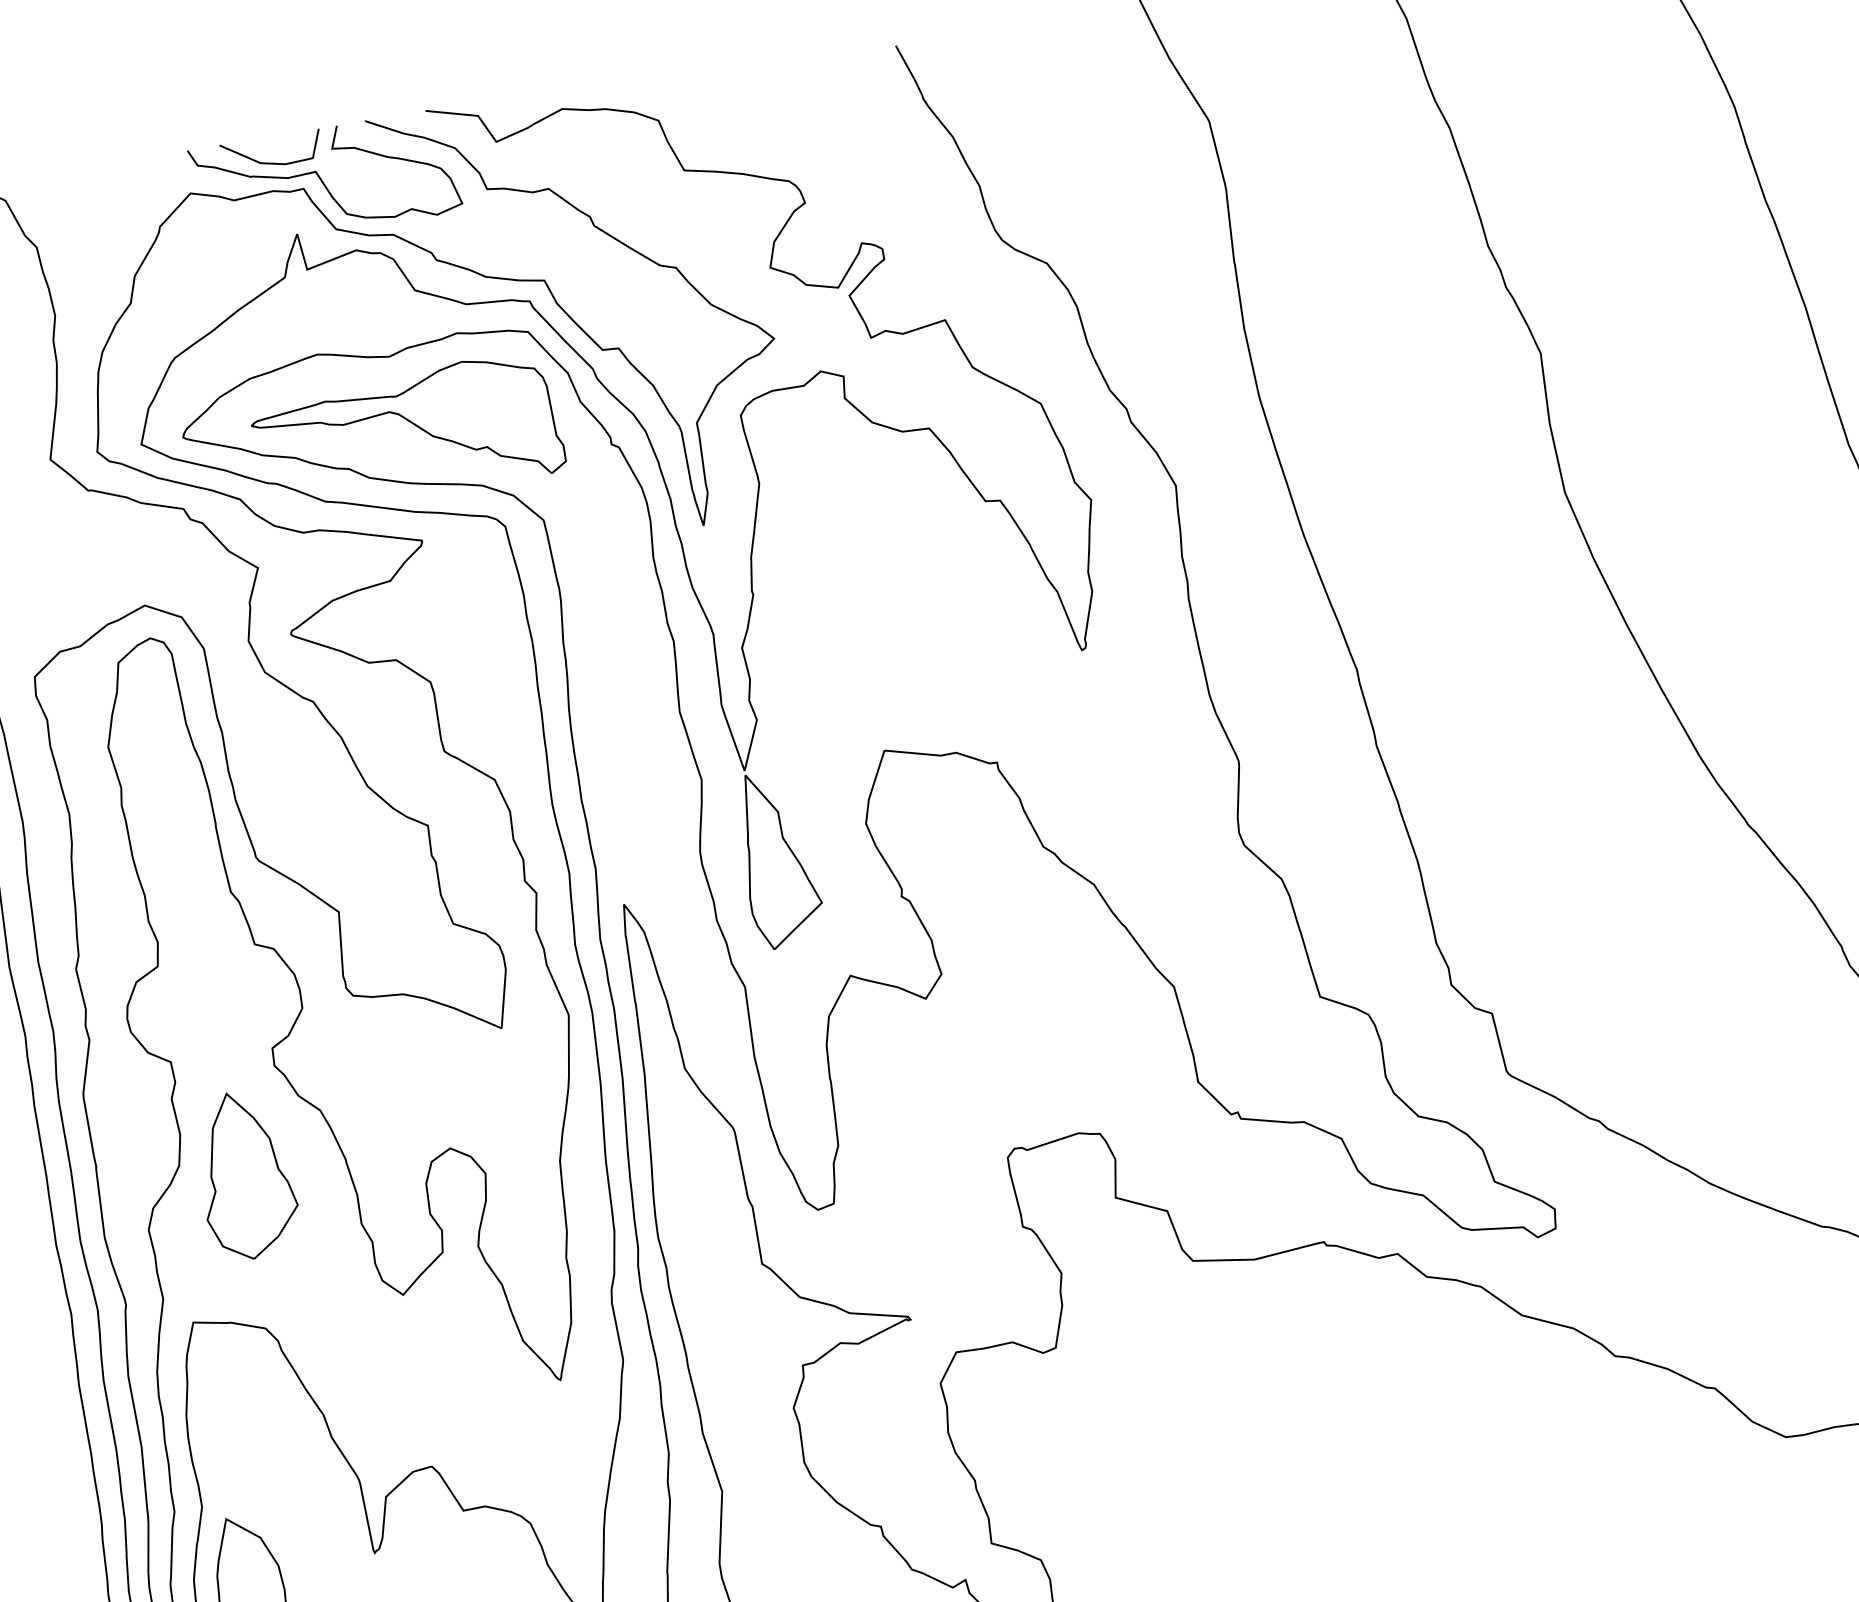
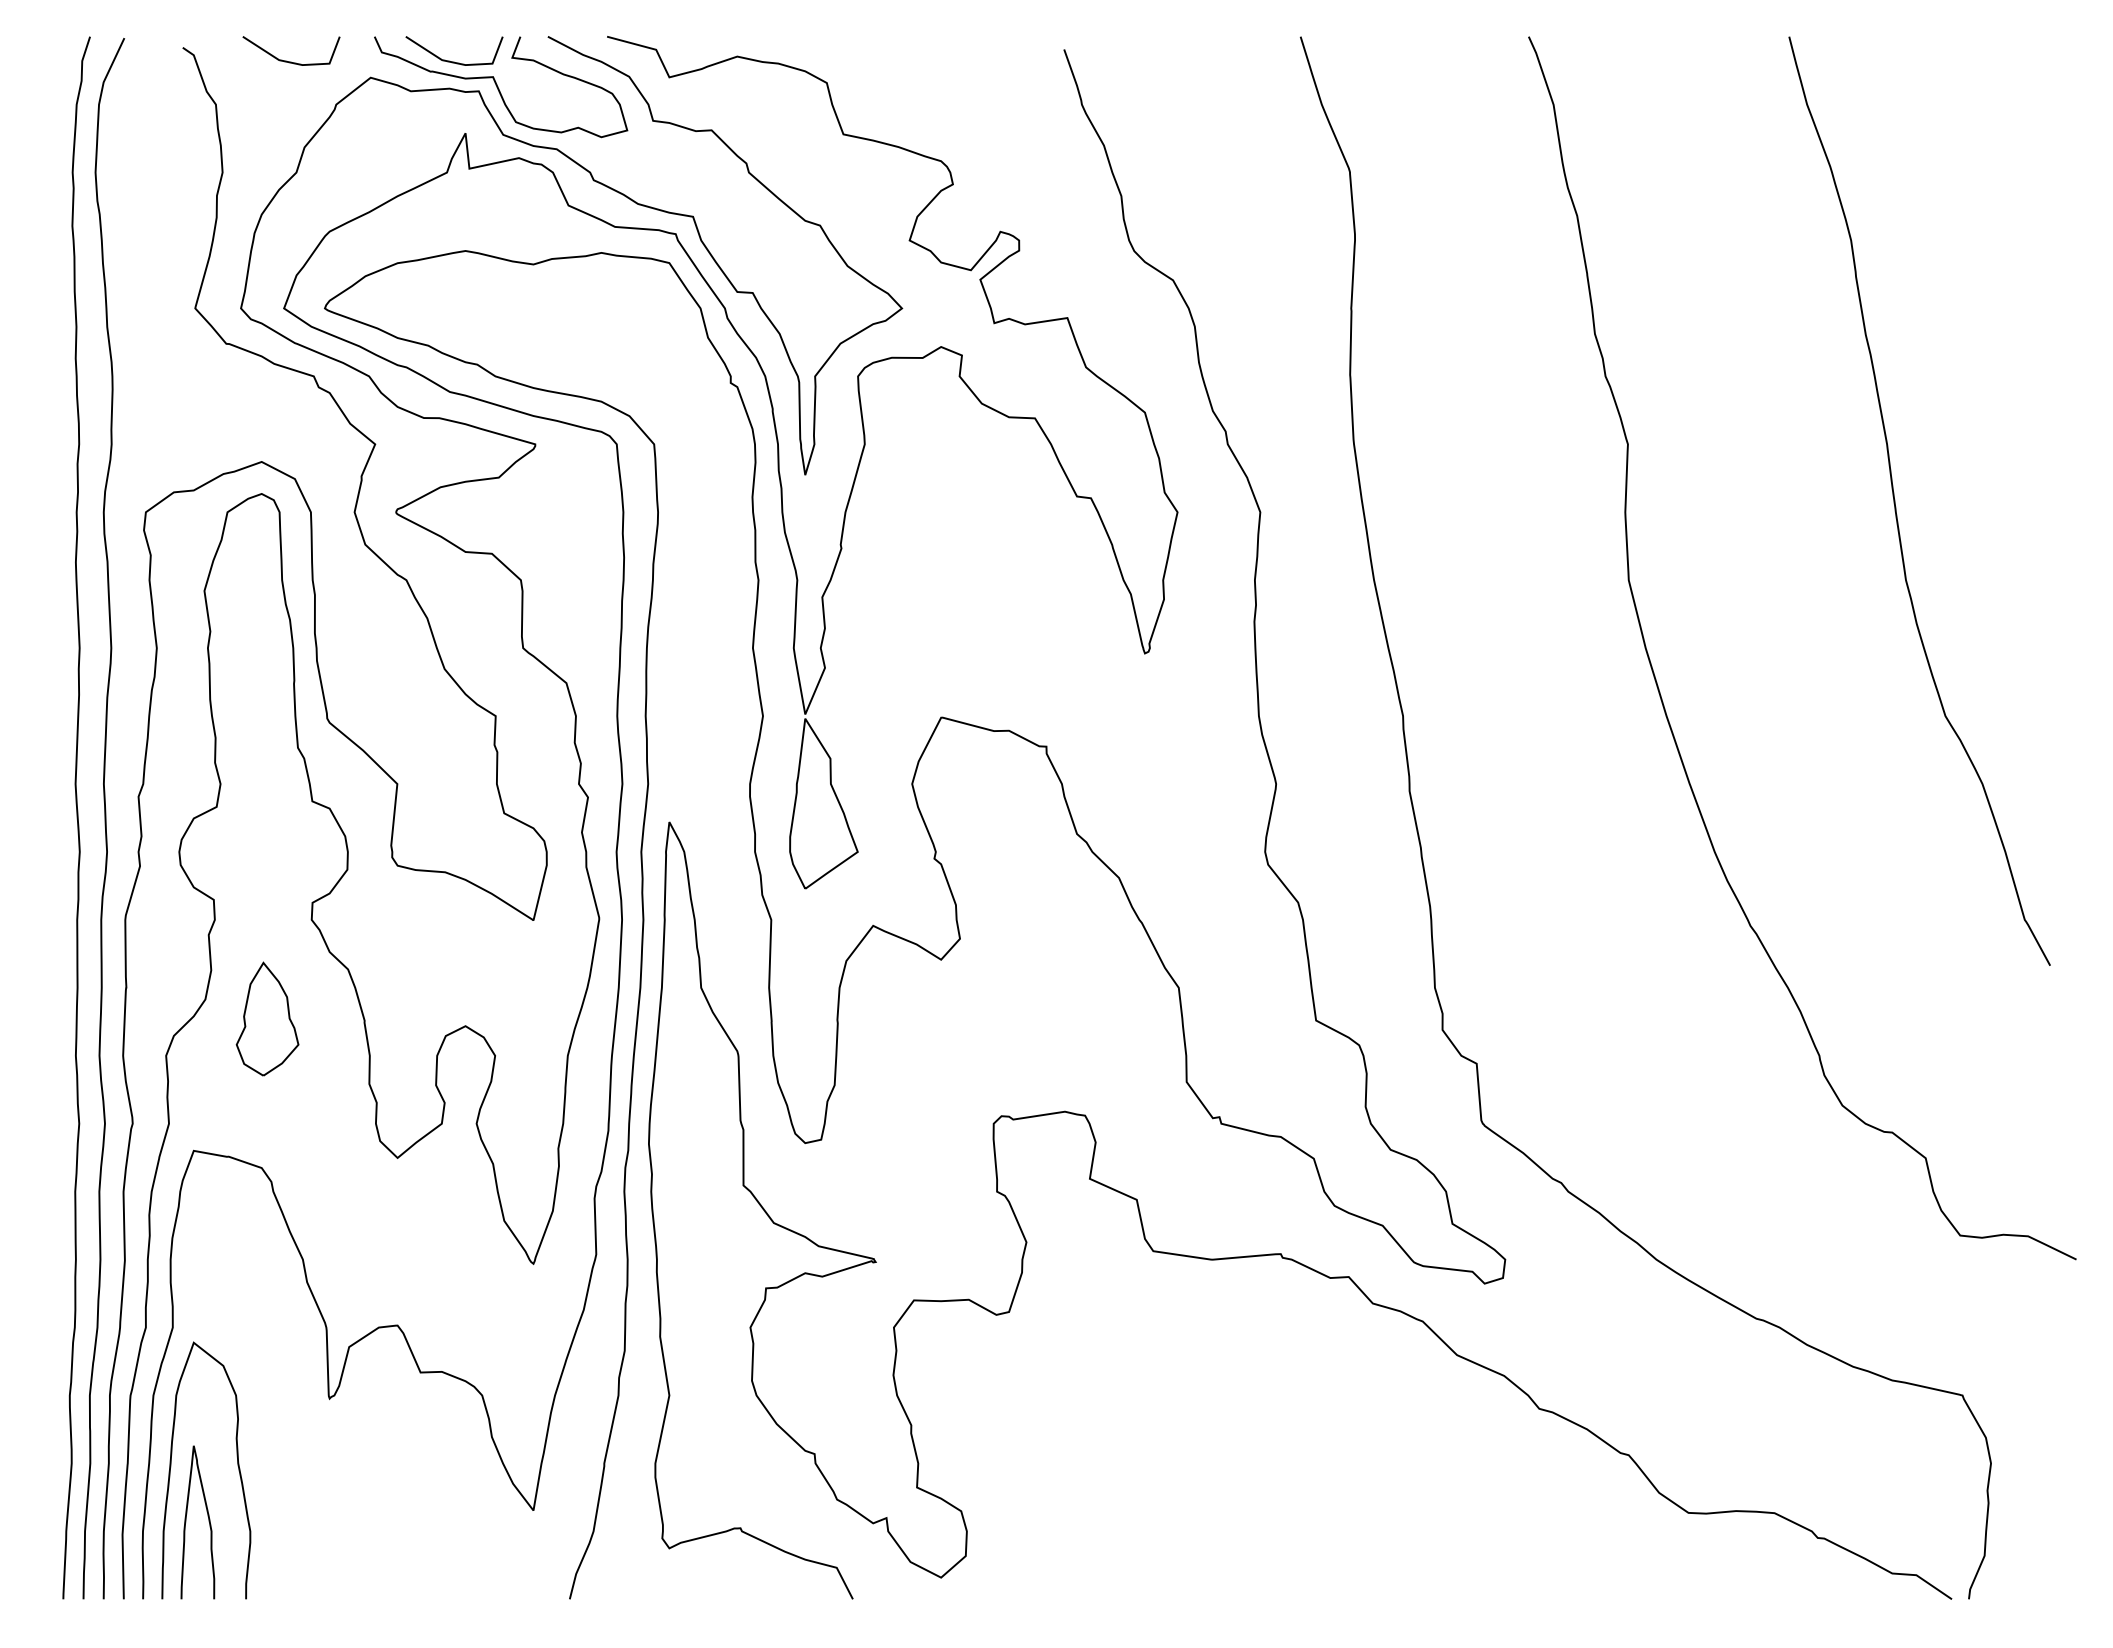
line: (106, 190) -> (291, 61), added
part: (410, 423) -> (543, 331), removed
part: (246, 1174) -> (267, 1018), size x0.7

